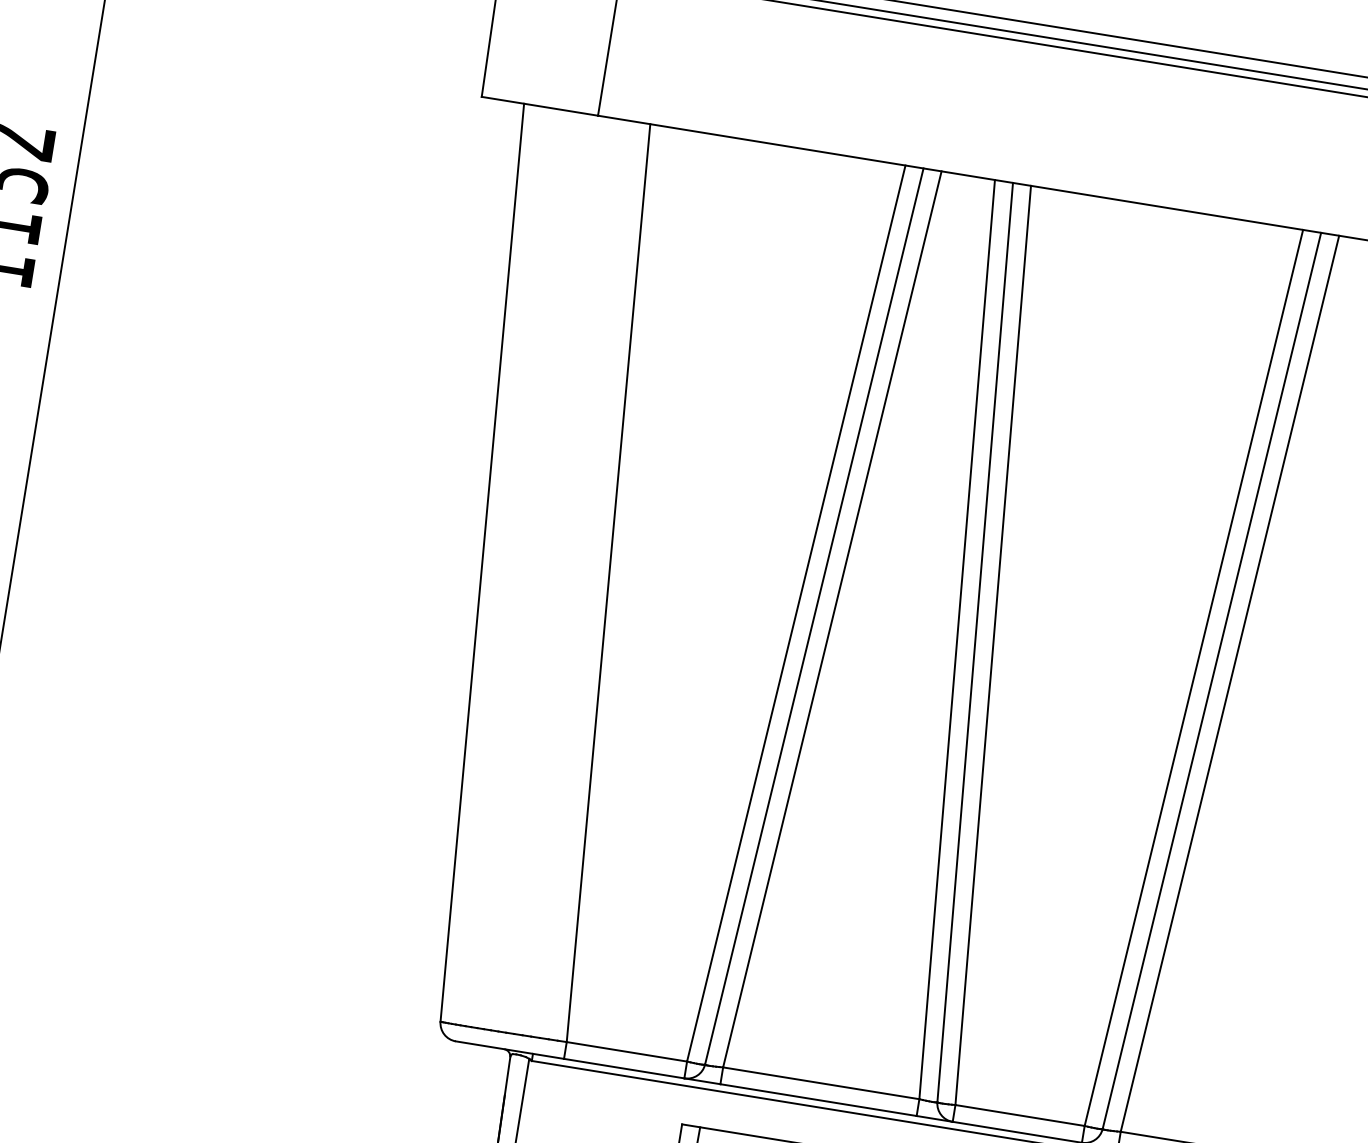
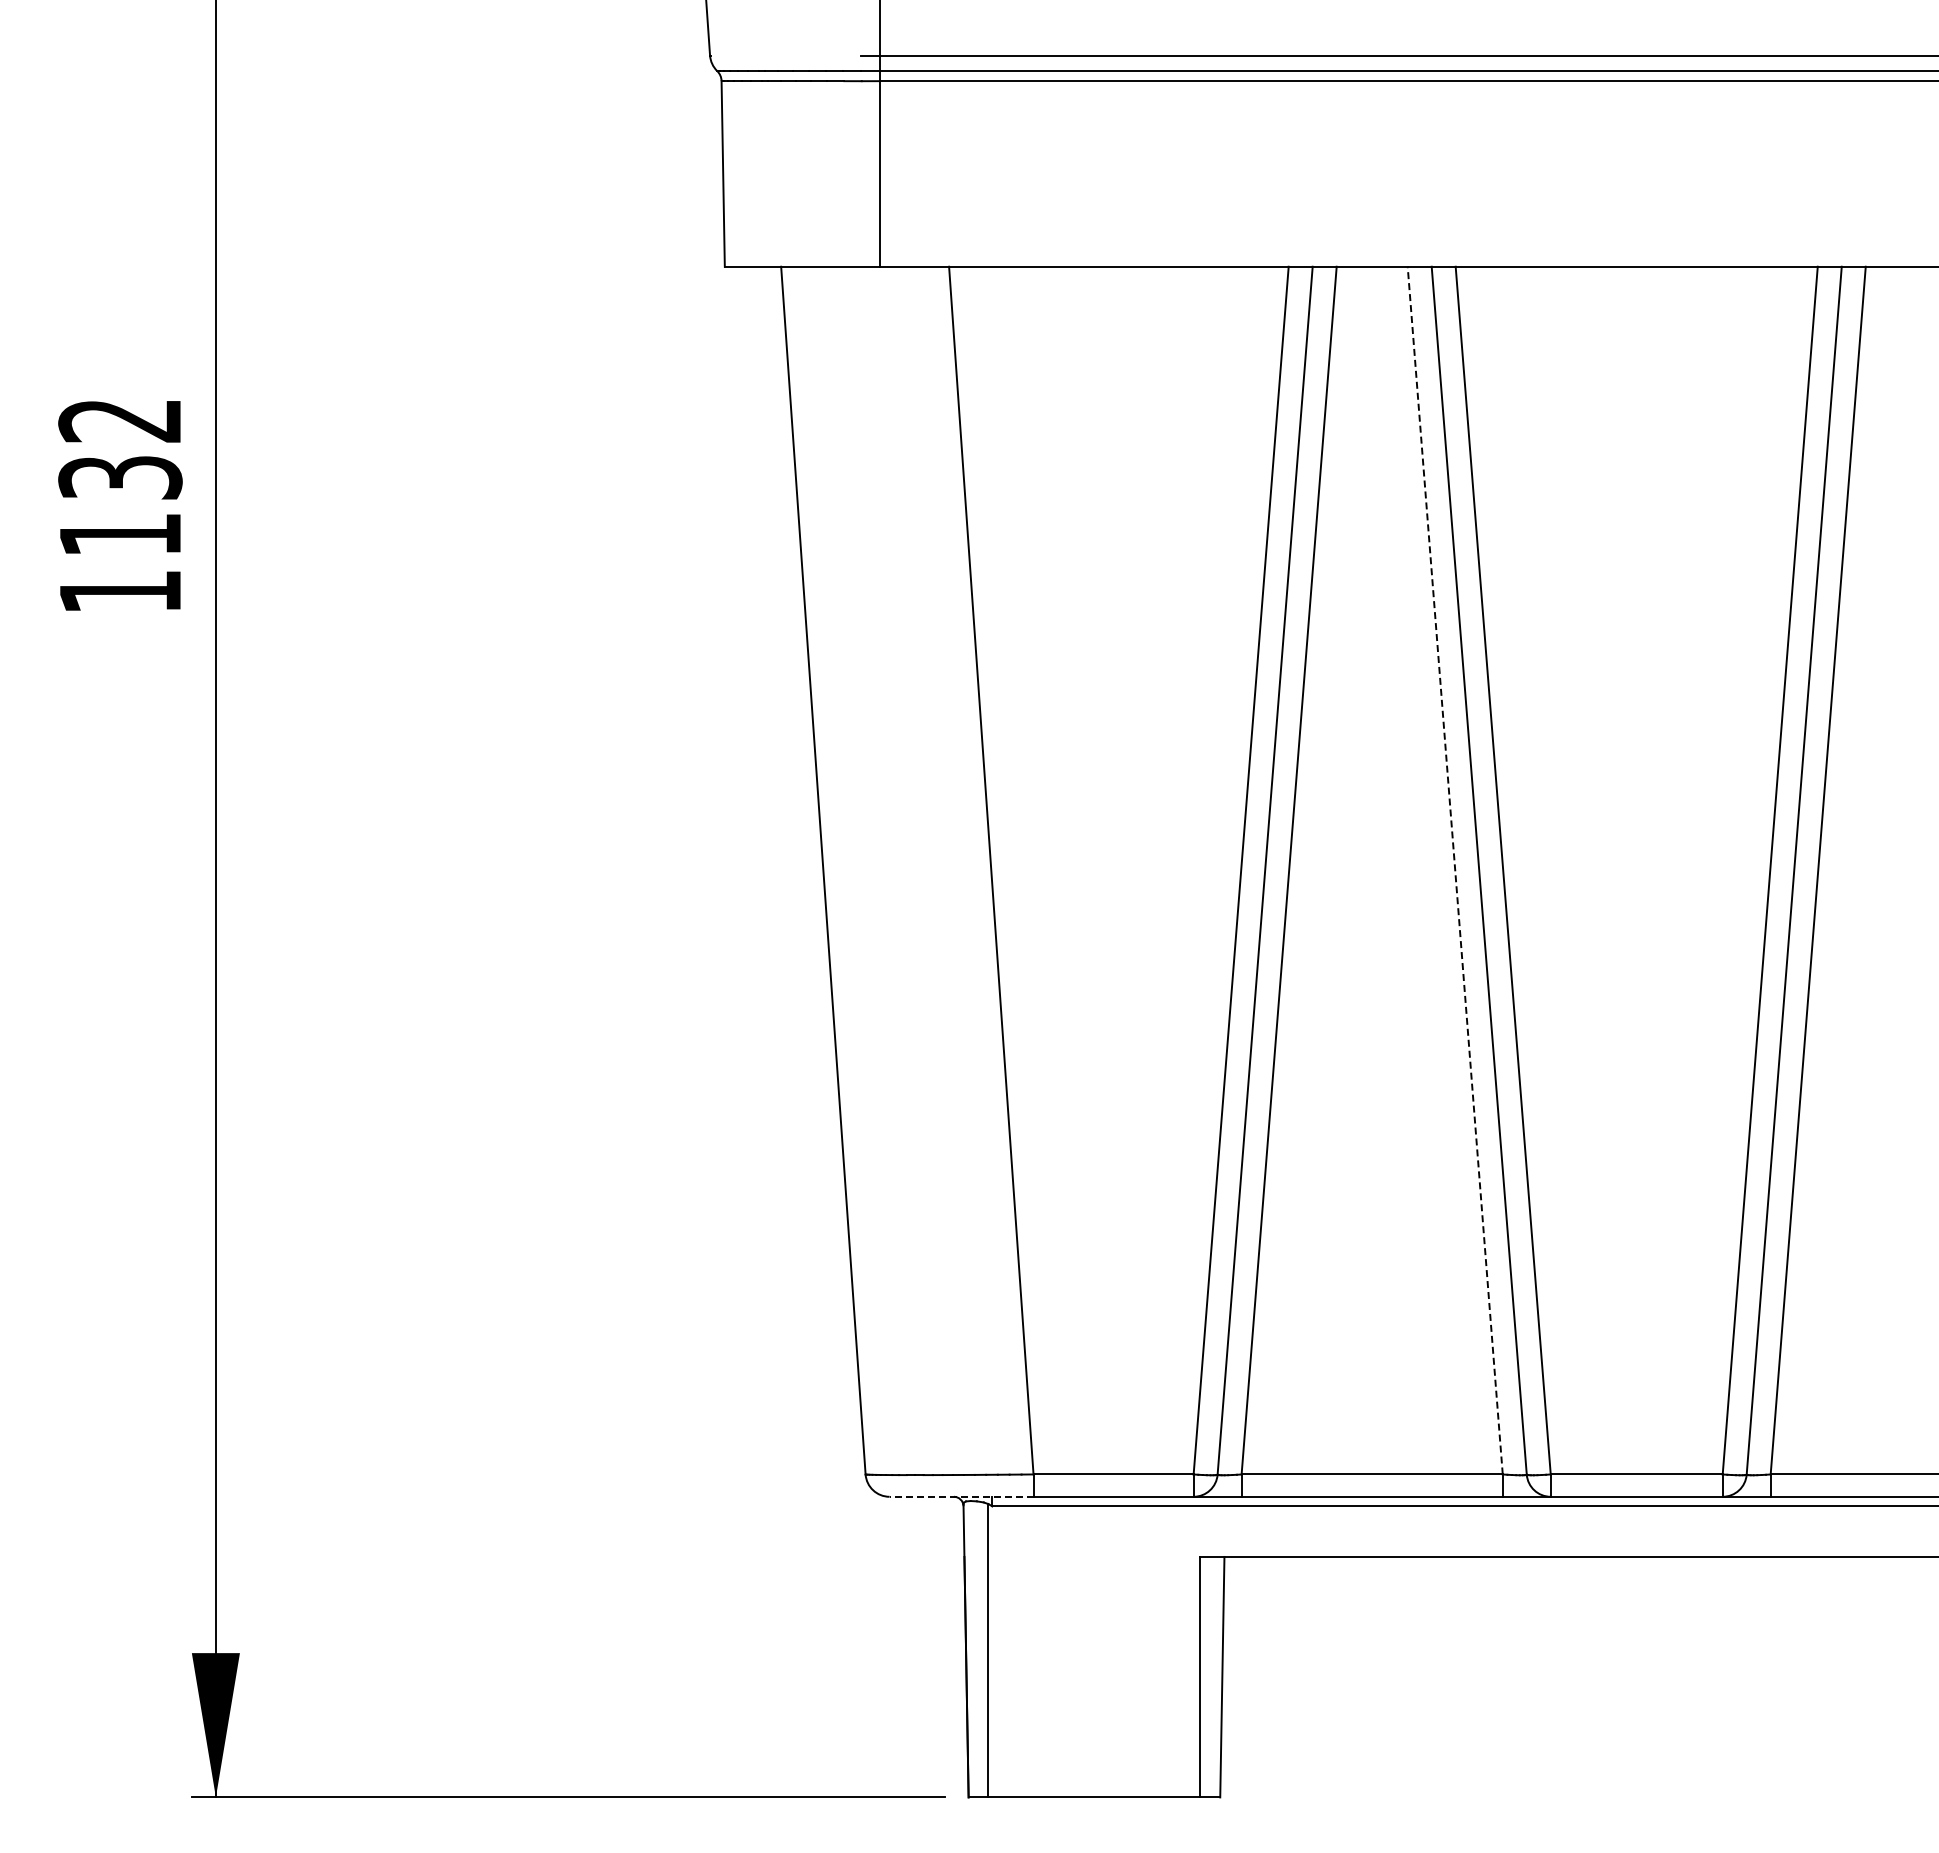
line: (957, 639) -> (1455, 870), solid -> dashed
line: (509, 1049) -> (961, 1496), solid -> dashed

